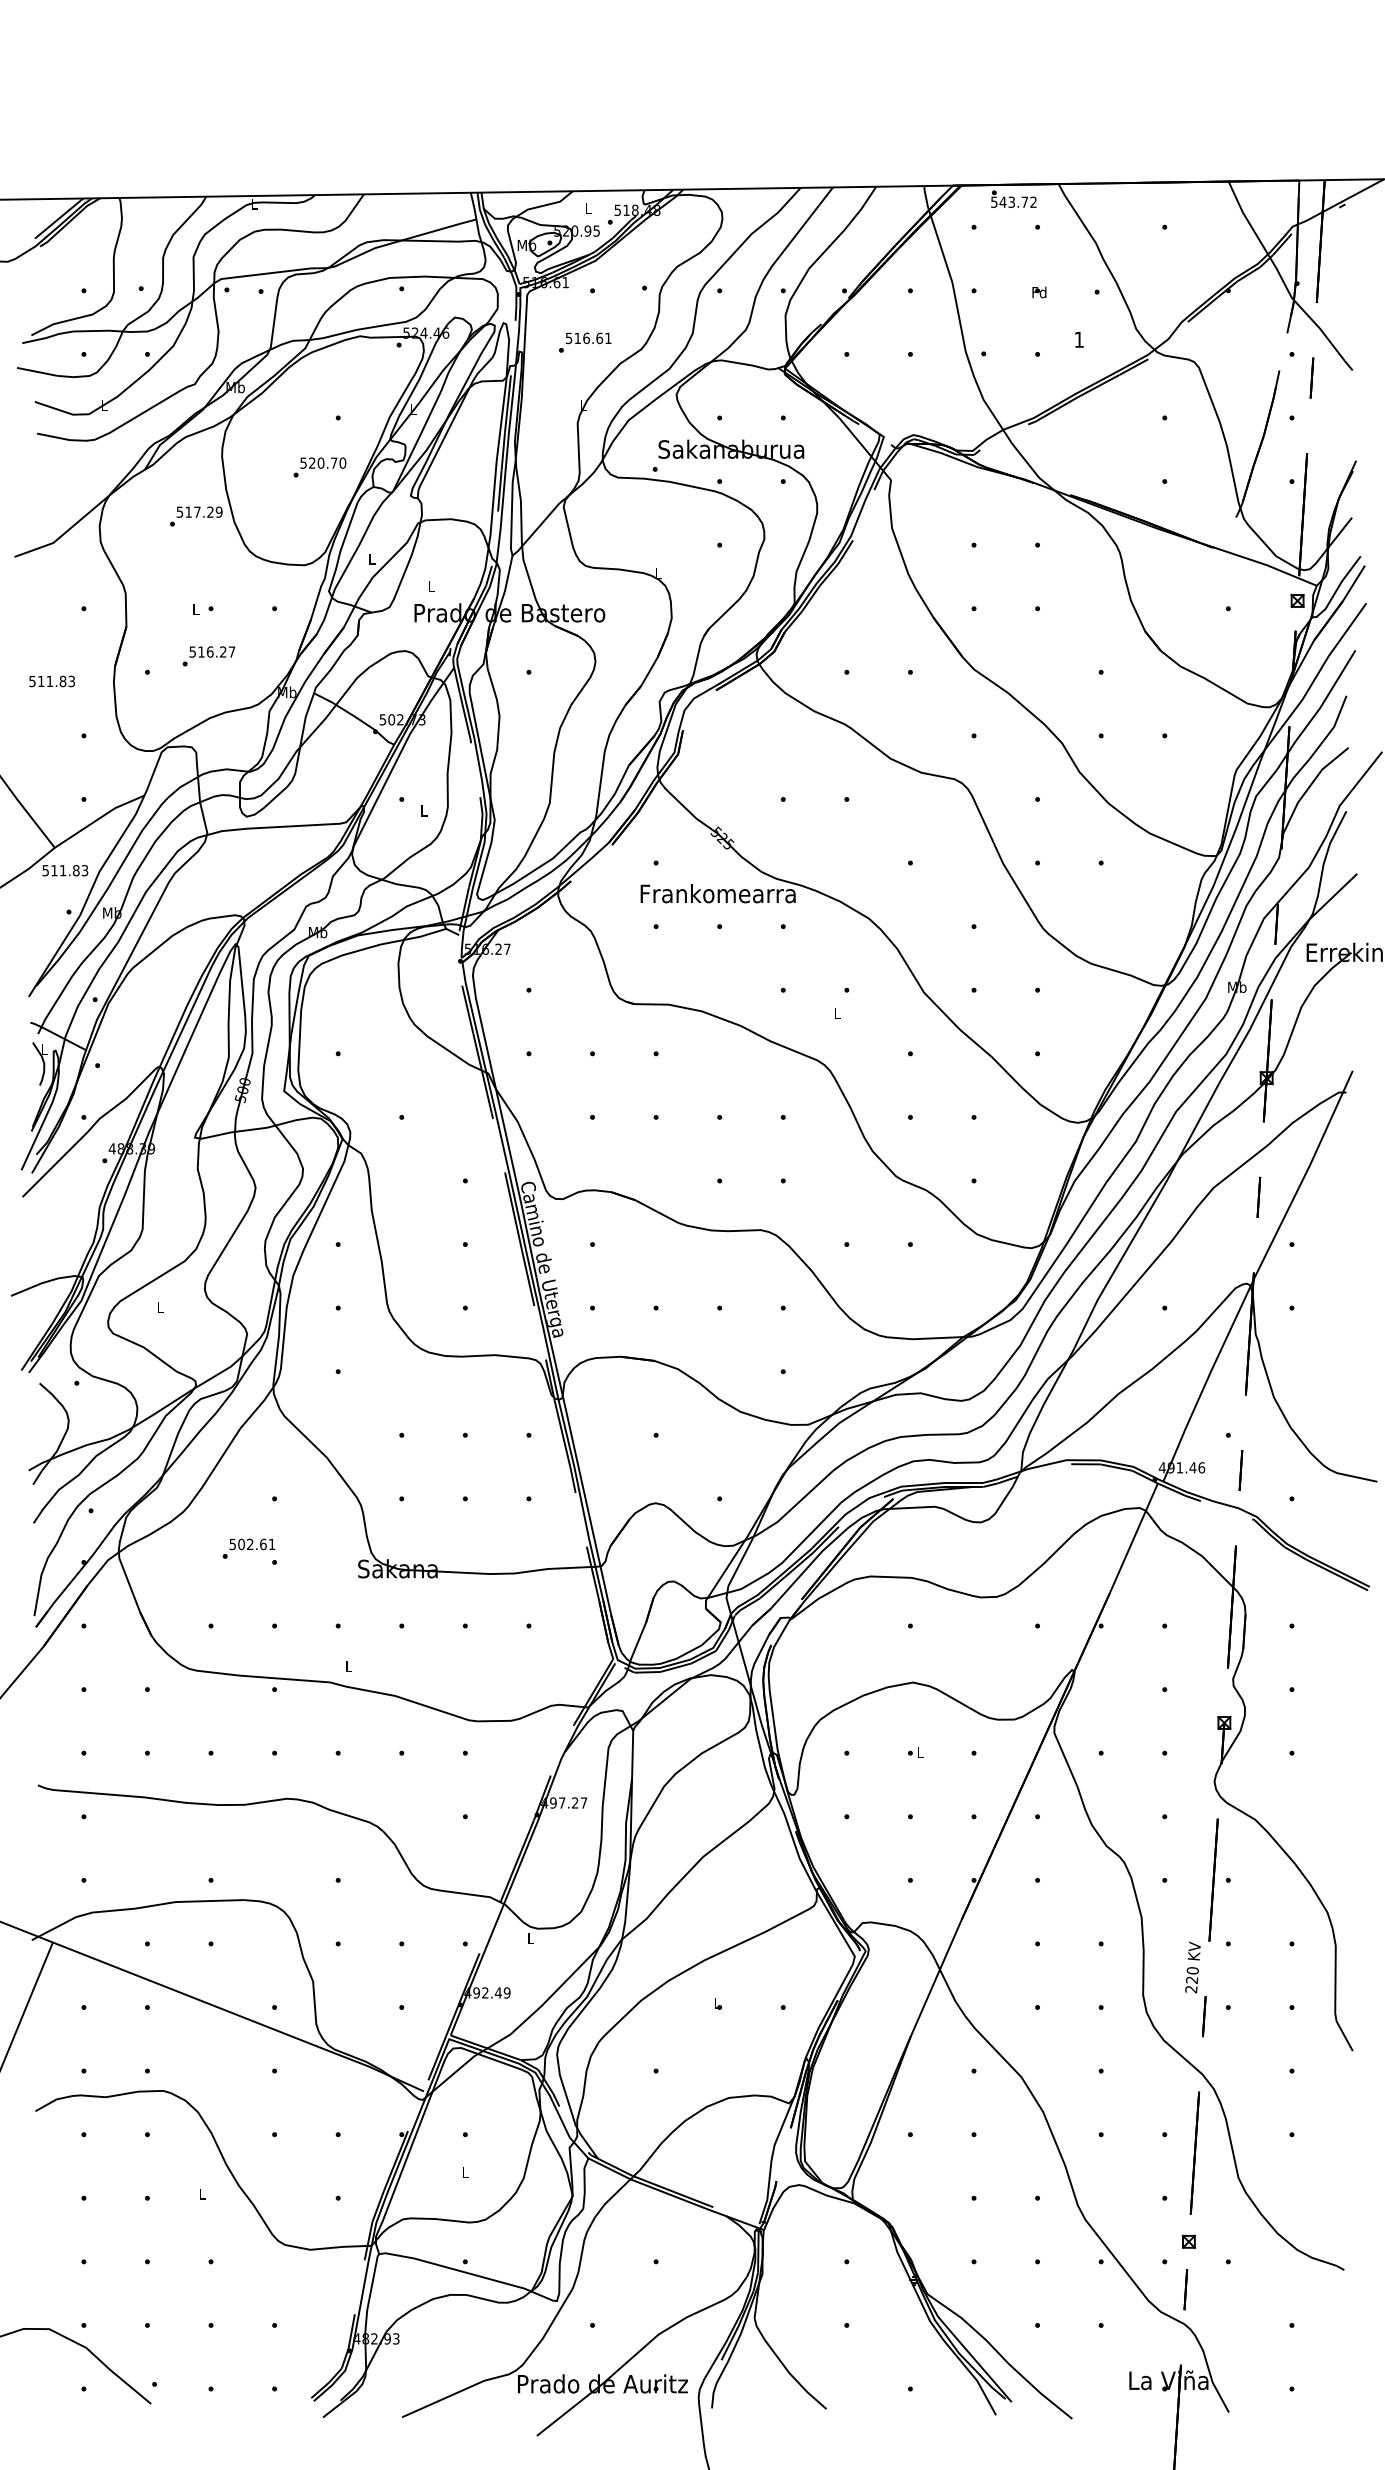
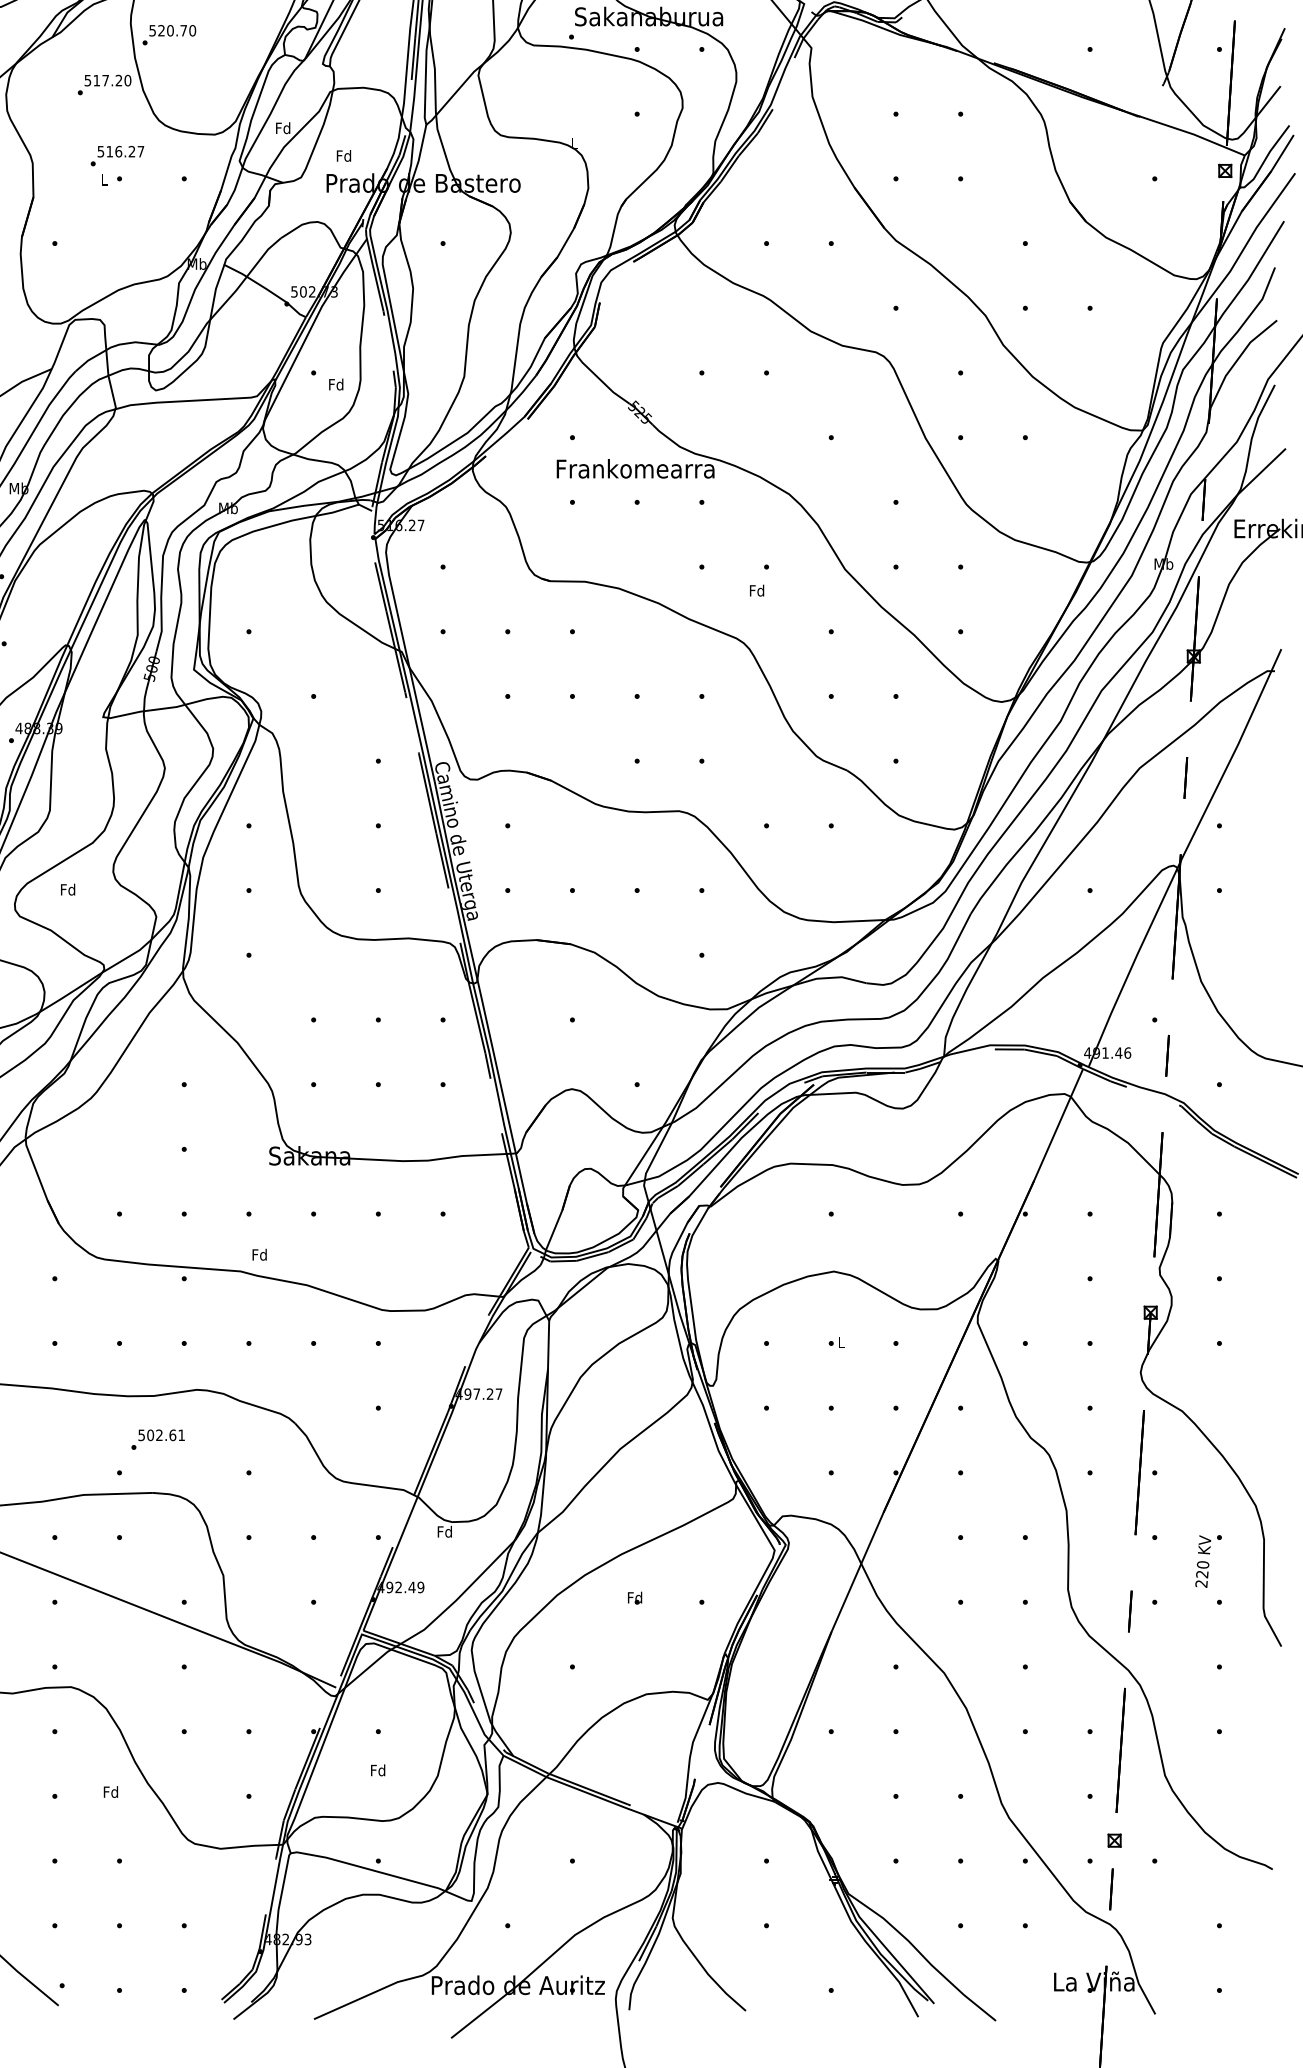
text: (319, 467) -> (168, 35), moved
text: (218, 512) -> (127, 80), 517.29 -> 517.20
text: (371, 558) -> (282, 127), L -> Fd
text: (431, 585) -> (343, 155), L -> Fd
text: (208, 656) -> (116, 156), moved
text: (423, 810) -> (335, 384), L -> Fd
text: (837, 1013) -> (757, 590), L -> Fd
text: (160, 1307) -> (68, 889), L -> Fd
text: (248, 1548) -> (157, 1439), moved
text: (348, 1665) -> (259, 1254), L -> Fd
text: (530, 1938) -> (444, 1532), L -> Fd
text: (1192, 1967) -> (1202, 1561), moved
text: (717, 2002) -> (634, 1597), L -> Fd
text: (465, 2172) -> (378, 1770), L -> Fd
text: (202, 2193) -> (110, 1791), L -> Fd

